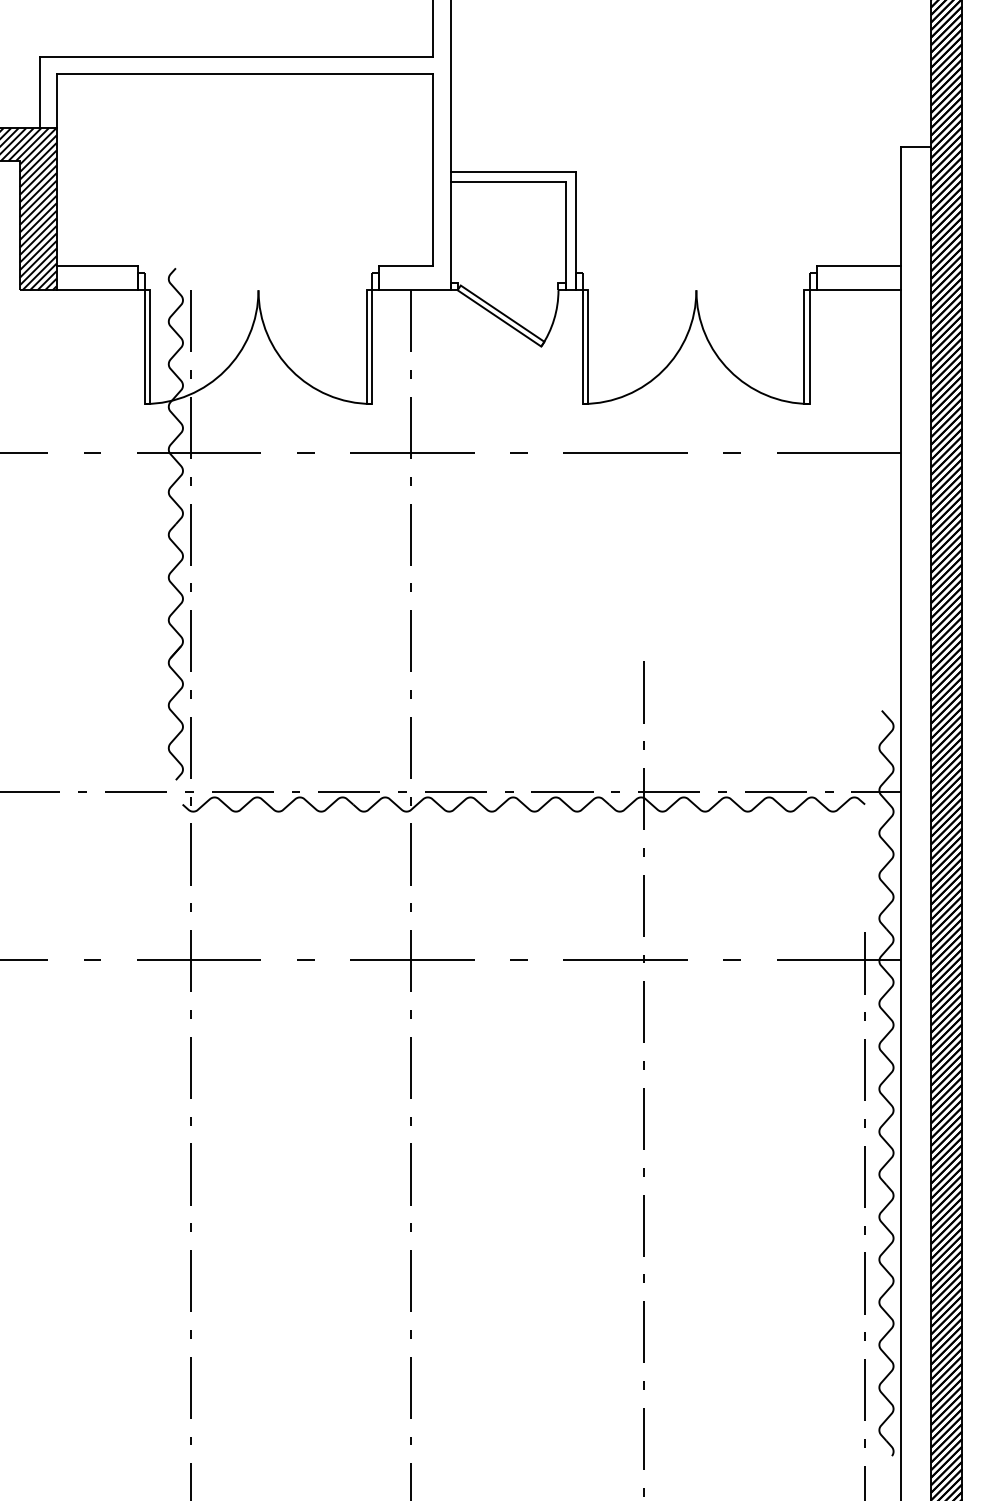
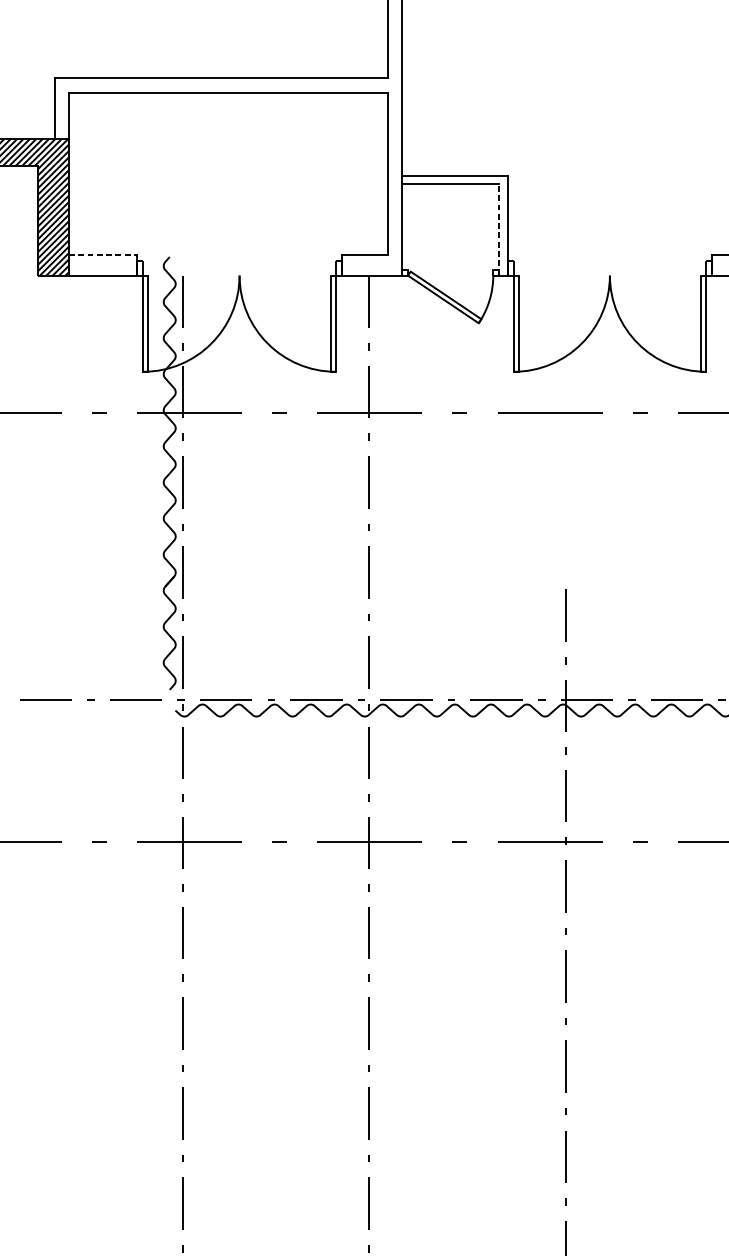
line: (565, 235) -> (499, 229), solid -> dashed
line: (97, 266) -> (103, 255), solid -> dashed

